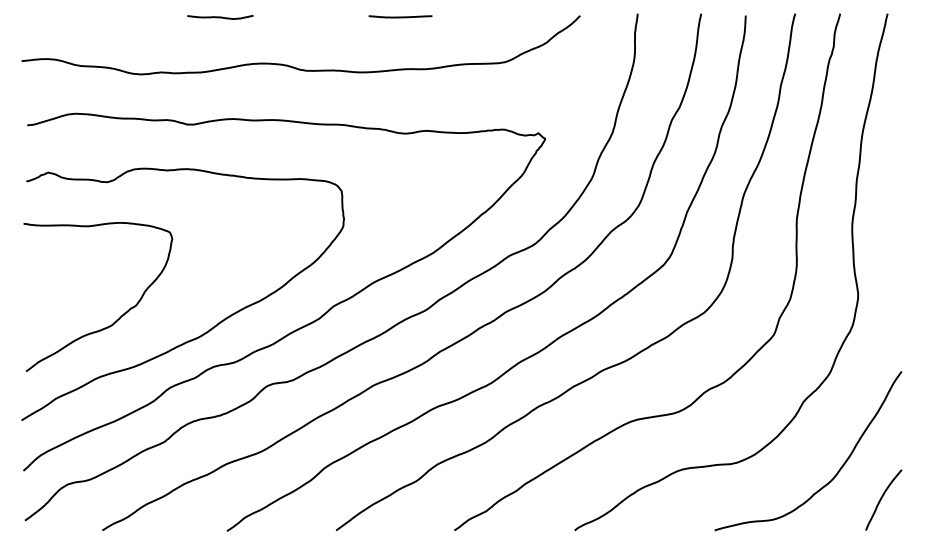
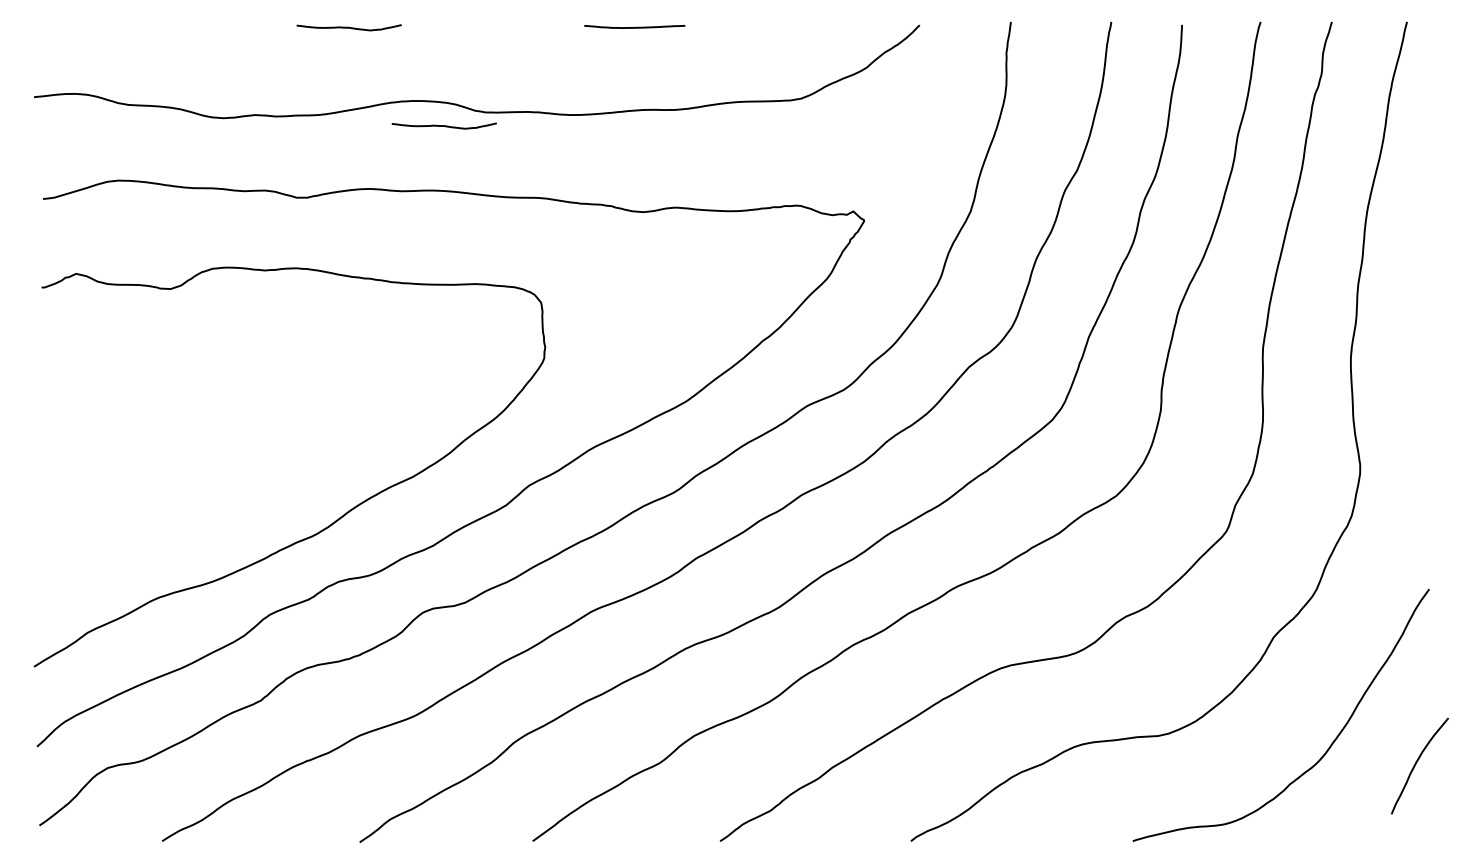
curve: (280, 79) -> (444, 126), added
curve: (115, 320) -> (182, 508), removed
curve: (882, 498) -> (1417, 763), moved

